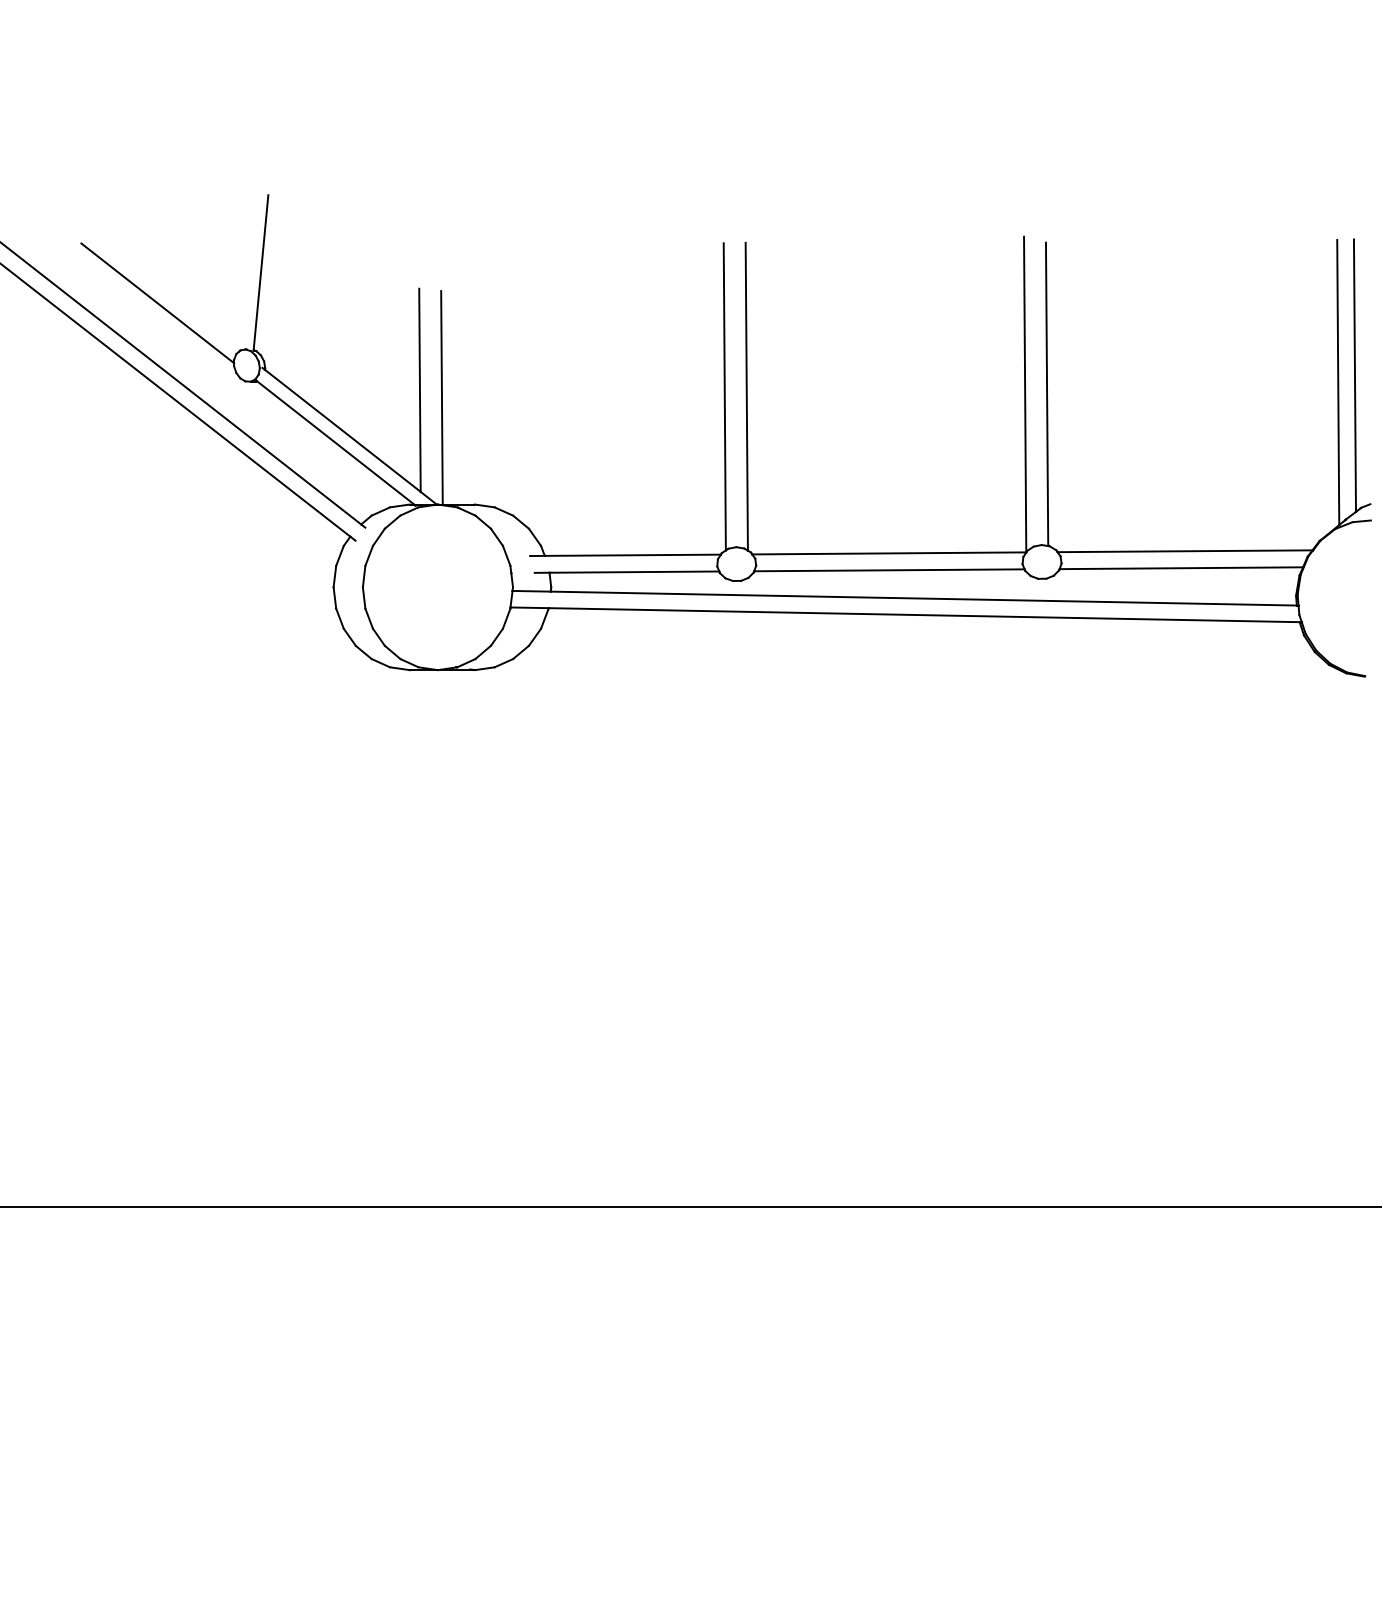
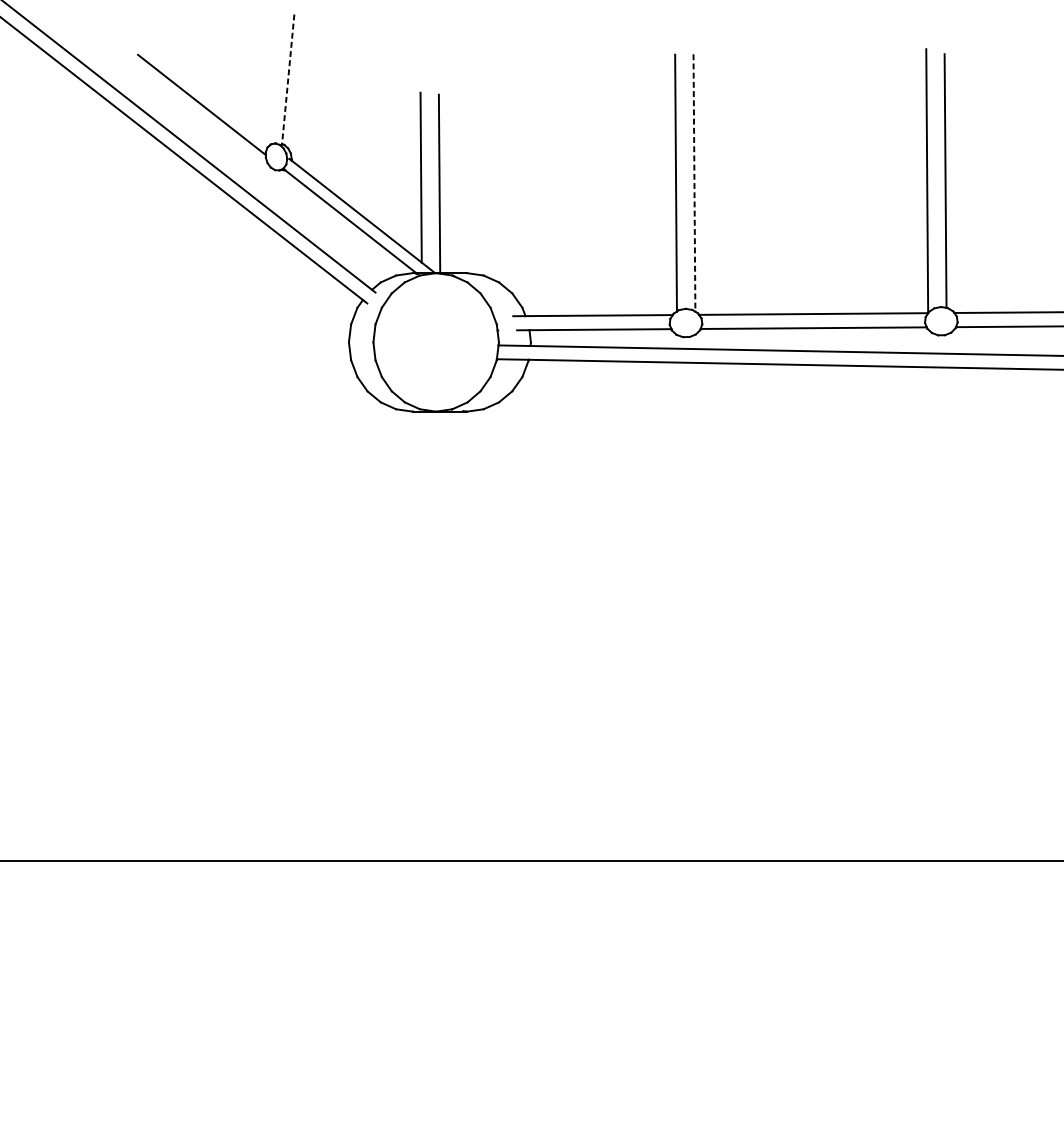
line: (261, 272) -> (288, 79), solid -> dashed
line: (746, 396) -> (694, 182), solid -> dashed

